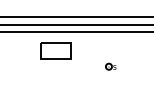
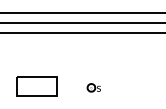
part: (55, 50) -> (36, 86), moved
part: (110, 66) -> (93, 87), moved

